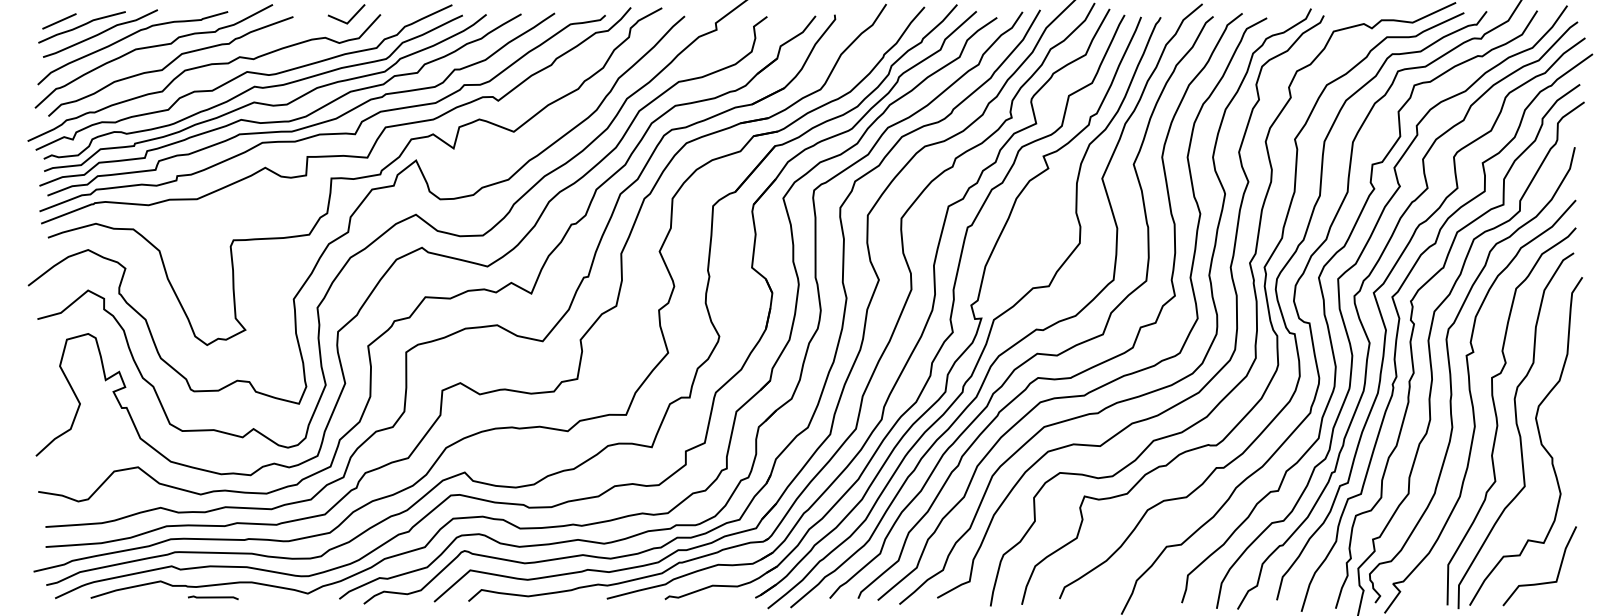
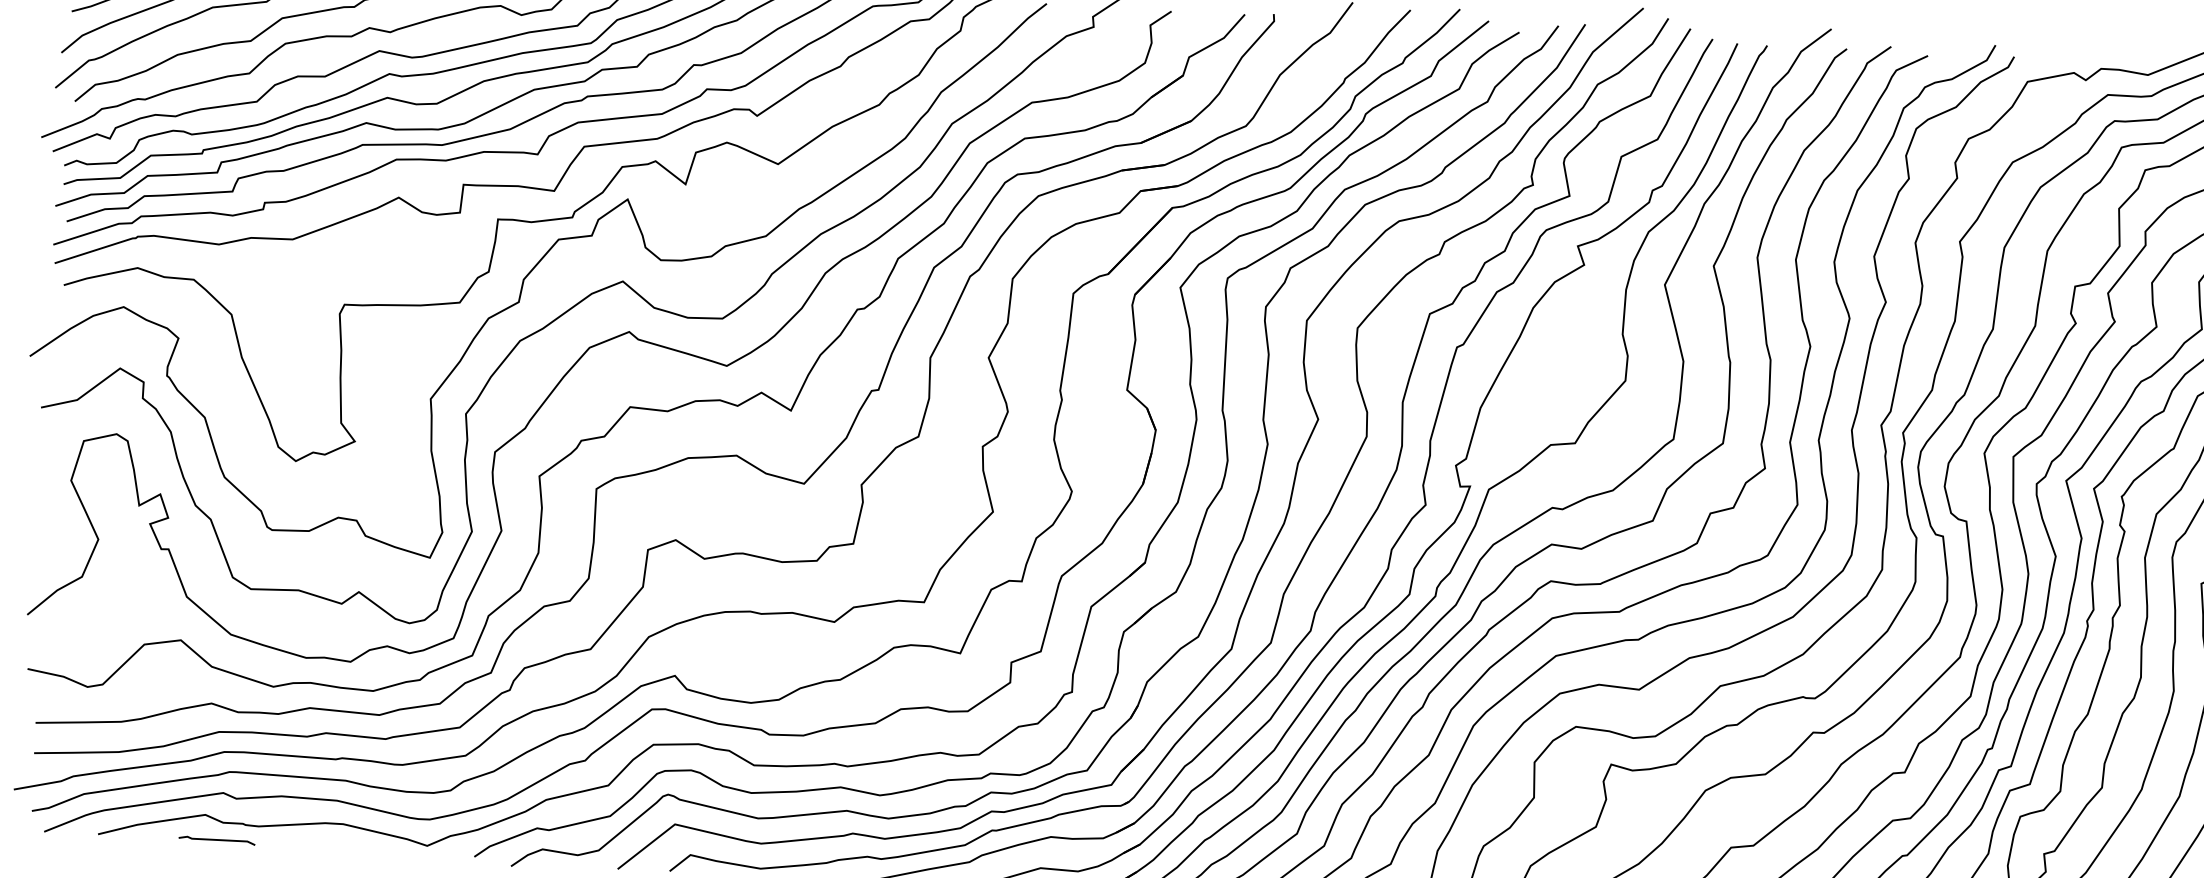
line: (213, 597) -> (217, 840), moved

